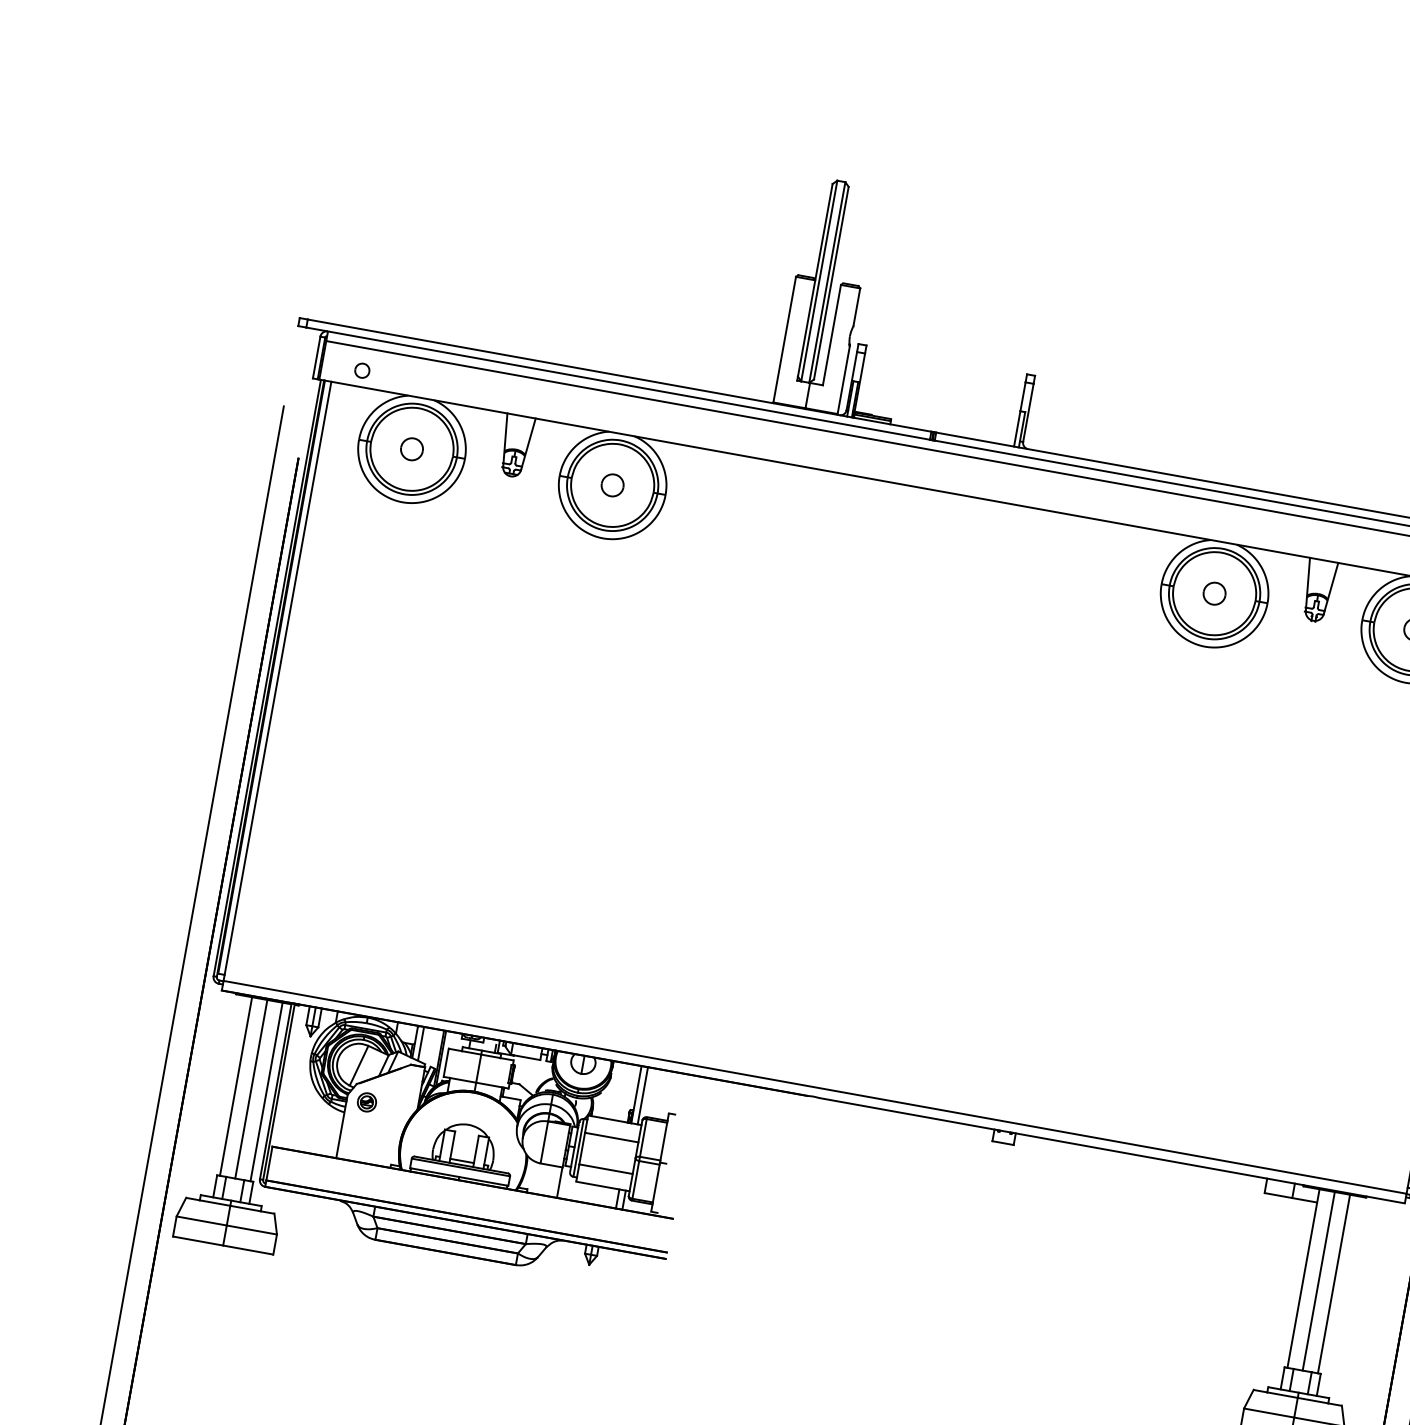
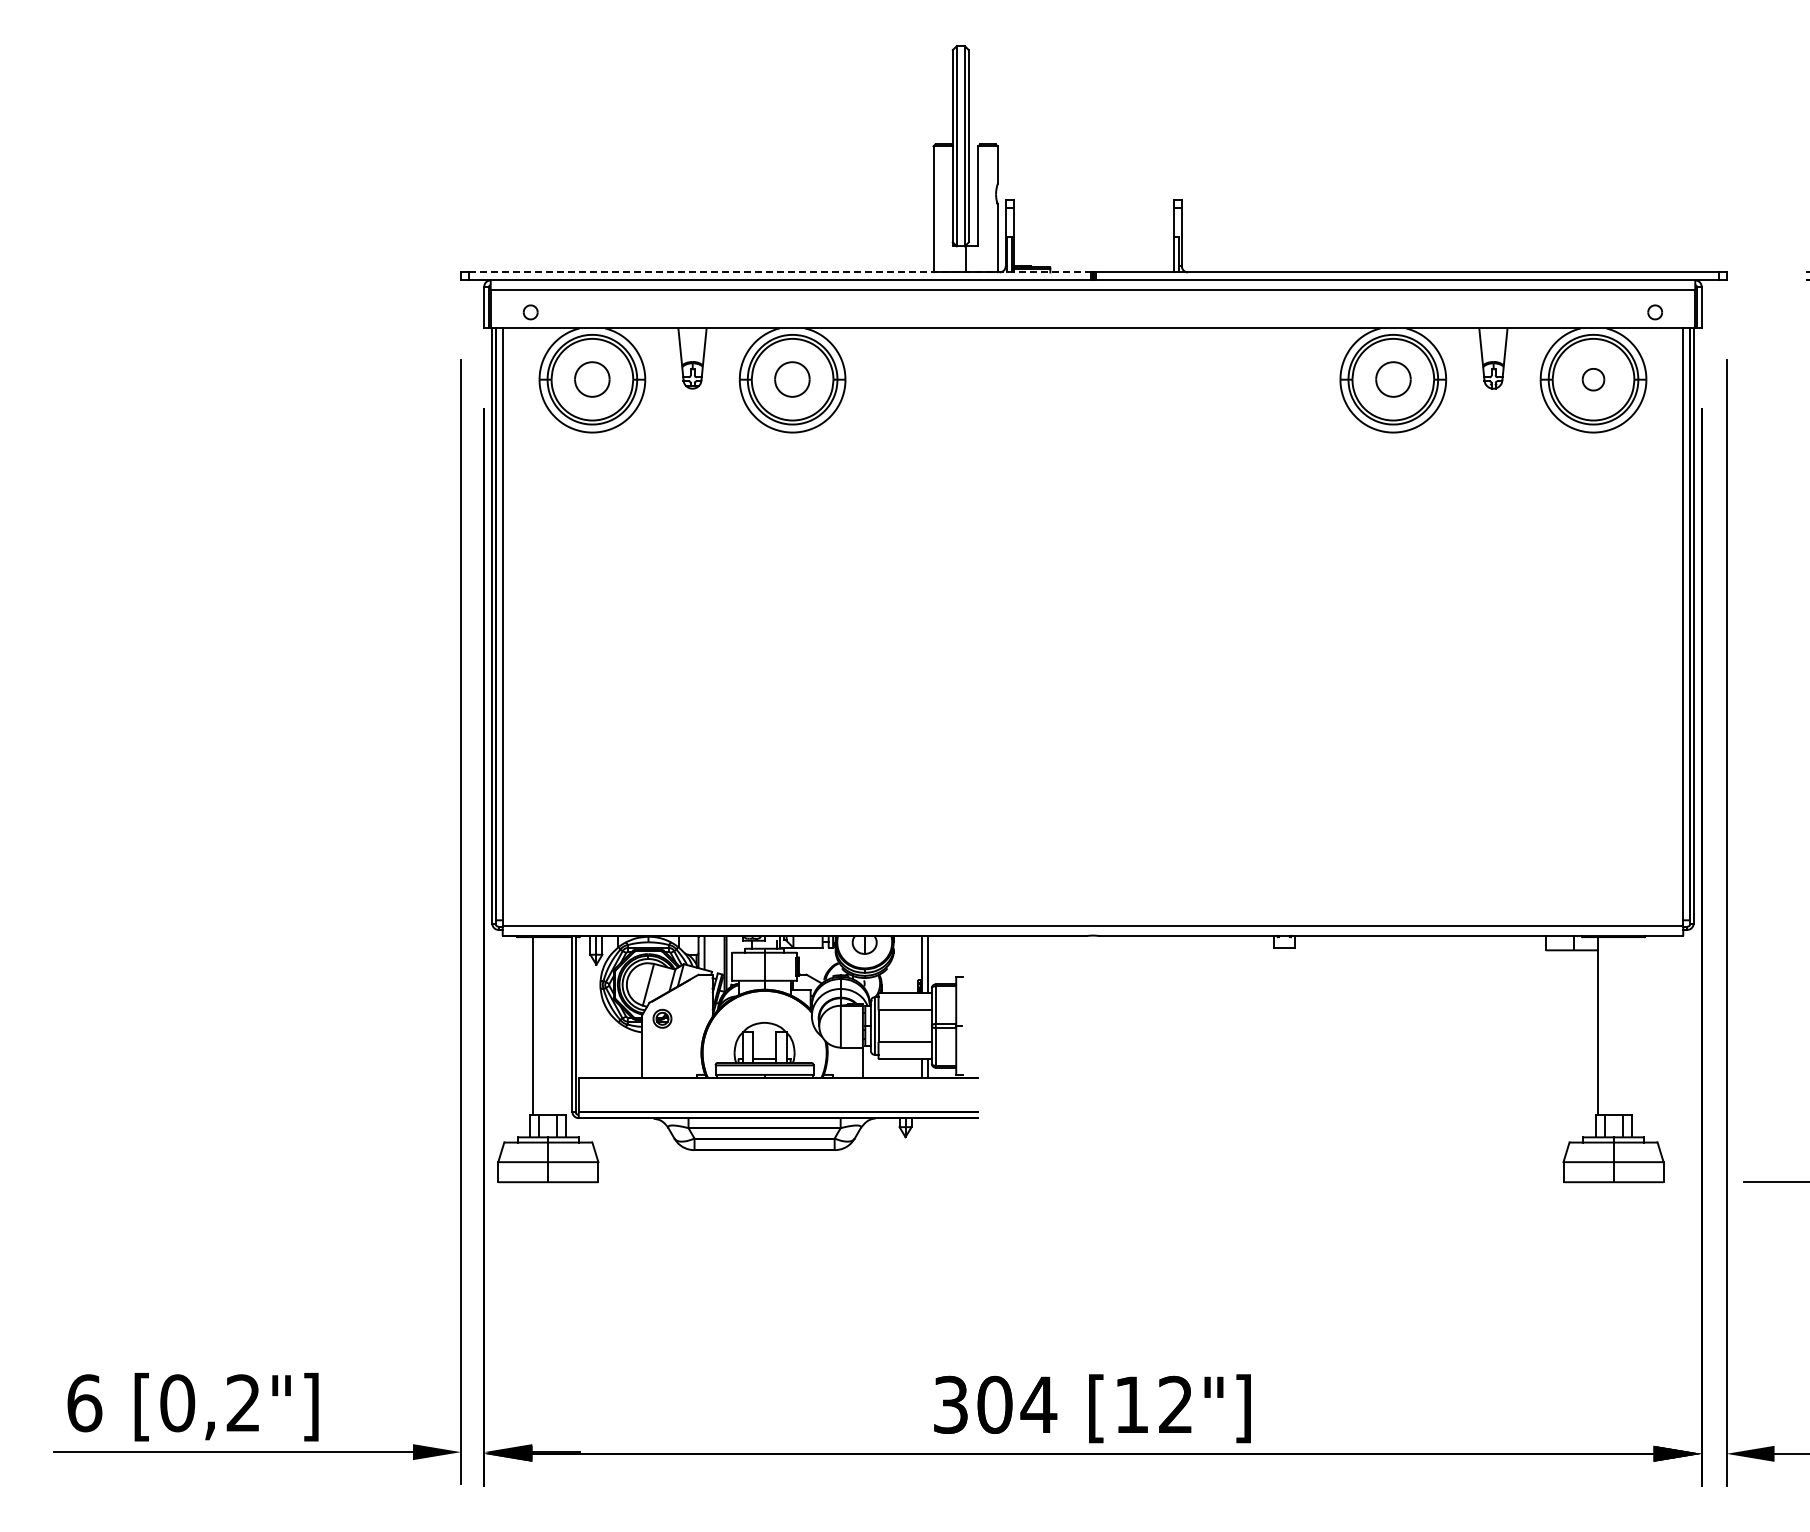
line: (619, 375) -> (780, 272), solid -> dashed
part: (412, 449) -> (592, 379), size x1.6
part: (612, 485) -> (792, 379), size x1.6
part: (1213, 593) -> (1392, 379), size x1.6
line: (251, 1089) -> (548, 1026), removed
line: (266, 1092) -> (563, 1026), removed
line: (1318, 1281) -> (1613, 1026), removed
line: (1333, 1284) -> (1628, 1026), removed

